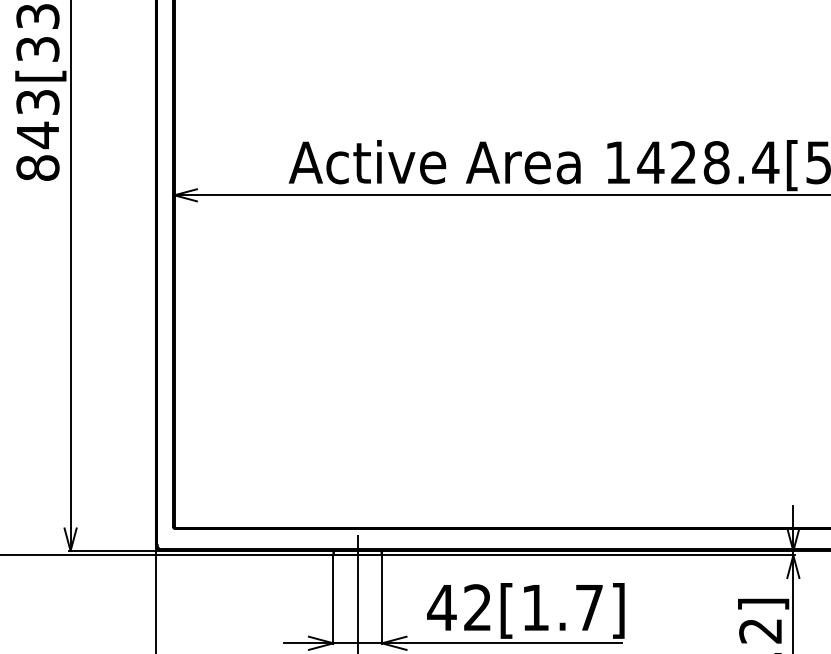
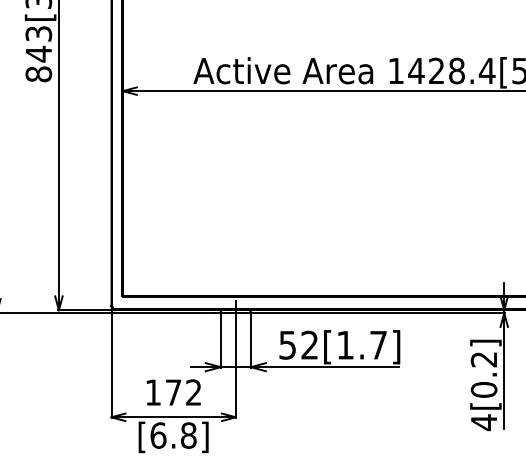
text: (441, 608) -> (287, 345), 42[1.7] -> 52[1.7]

